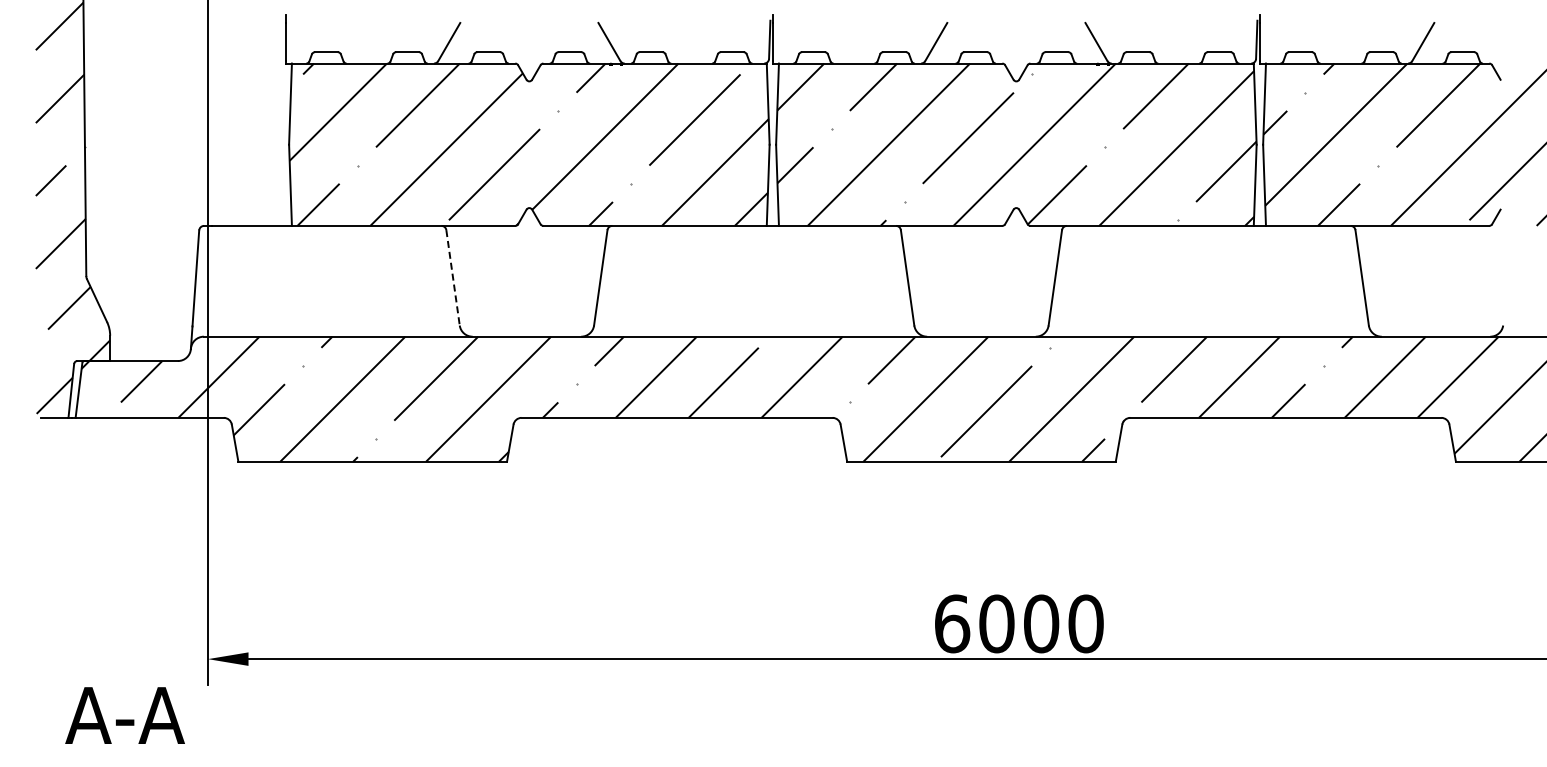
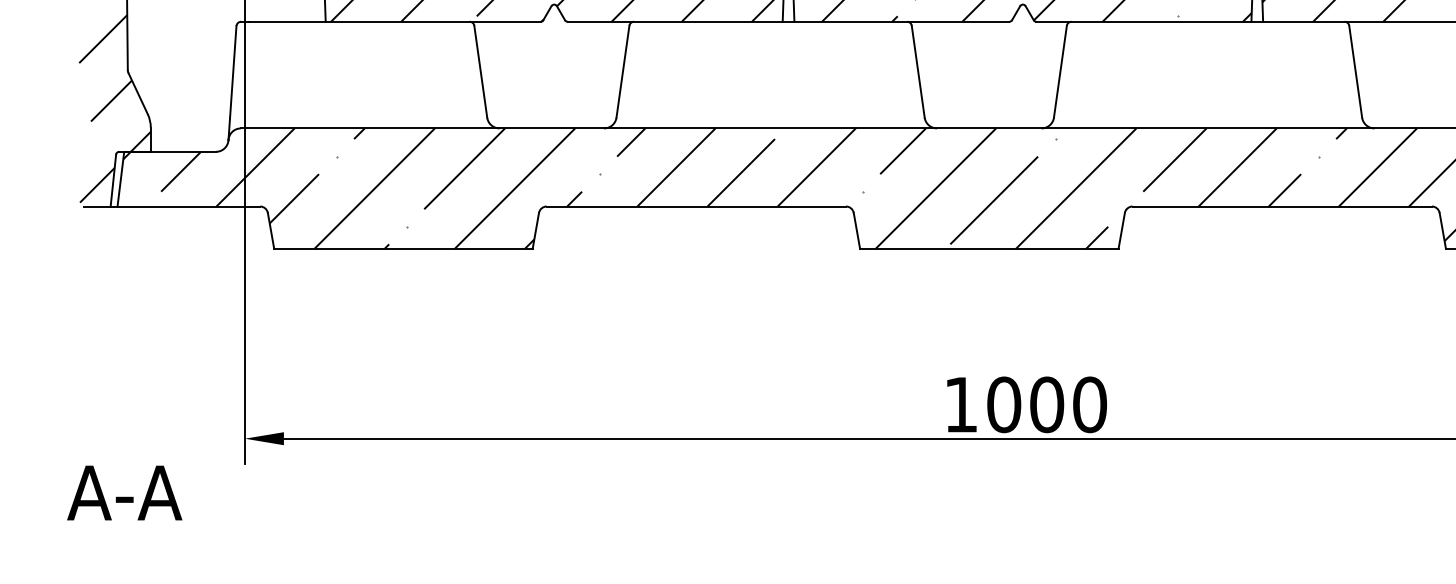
line: (453, 278) -> (481, 72), dashed -> solid
text: (952, 623) -> (961, 404), 6000 -> 1000
text: (124, 715) -> (124, 492), moved

